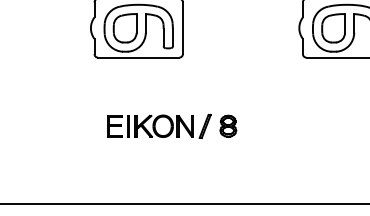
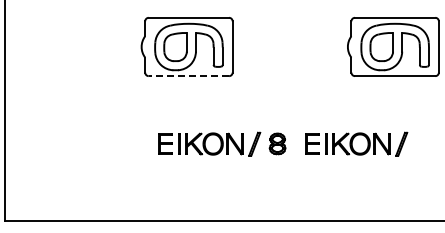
line: (138, 58) -> (188, 76), solid -> dashed
part: (308, 125) -> (356, 143), added

